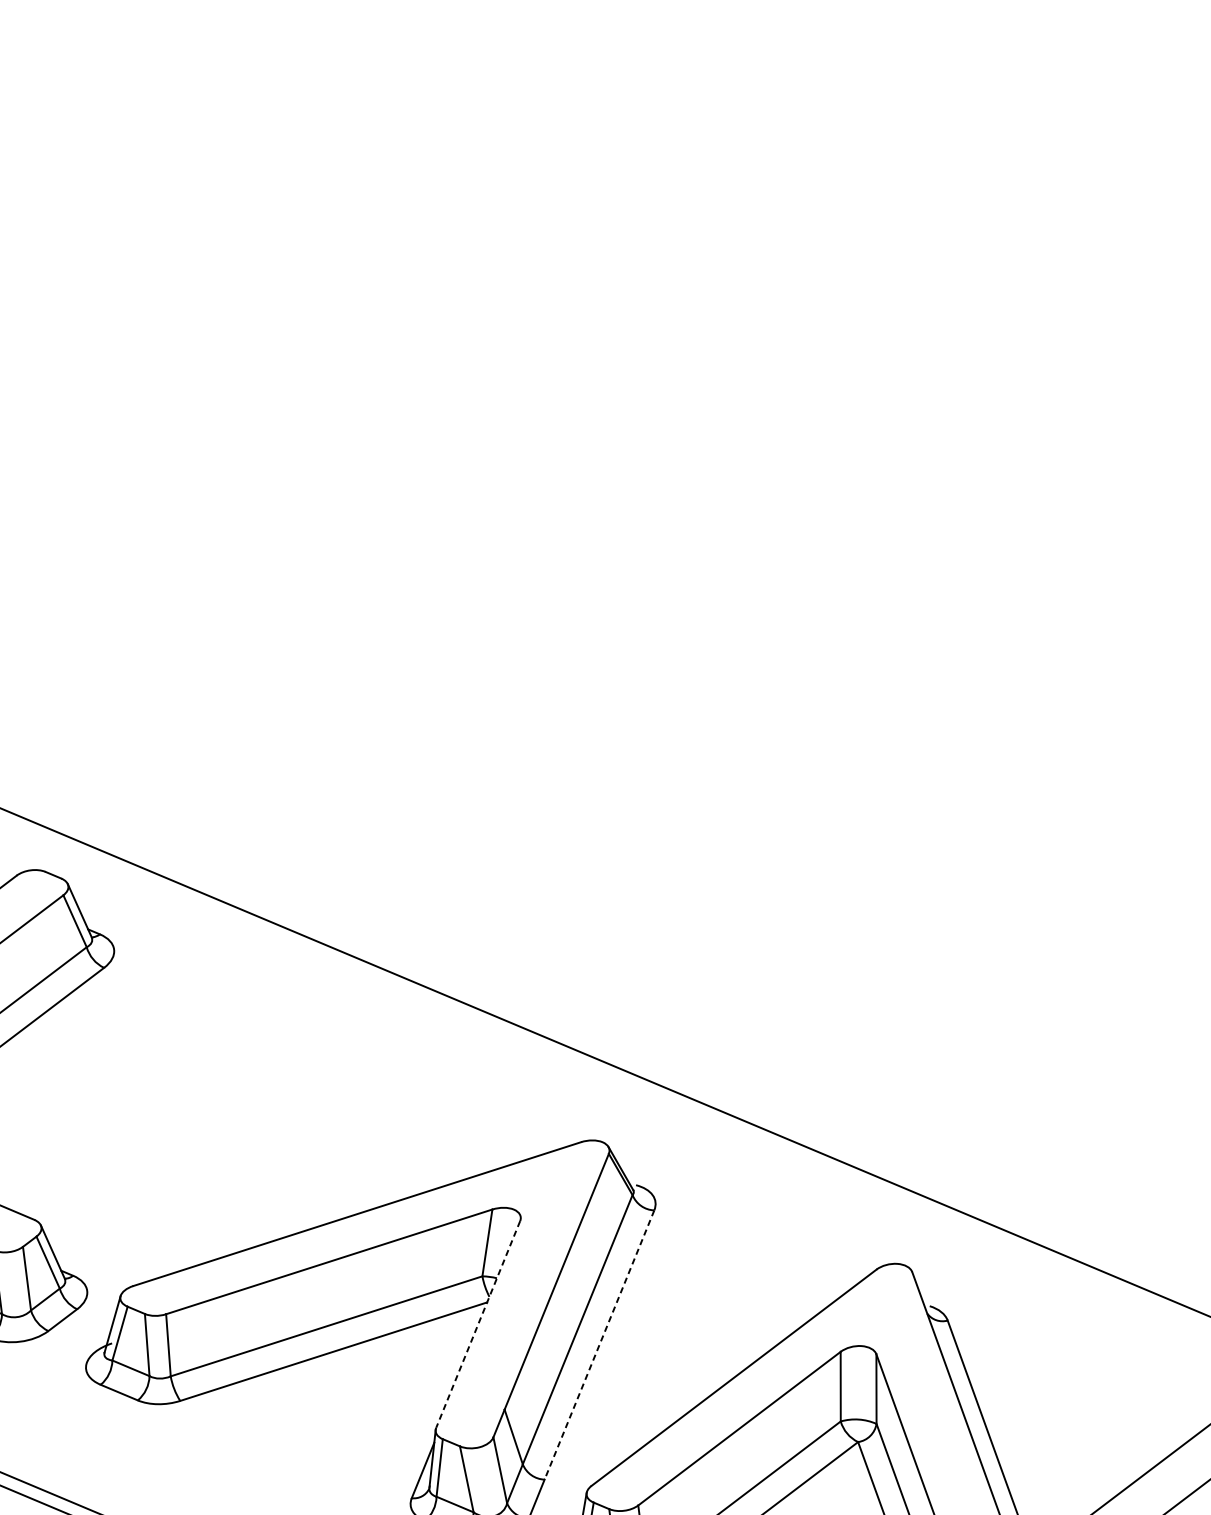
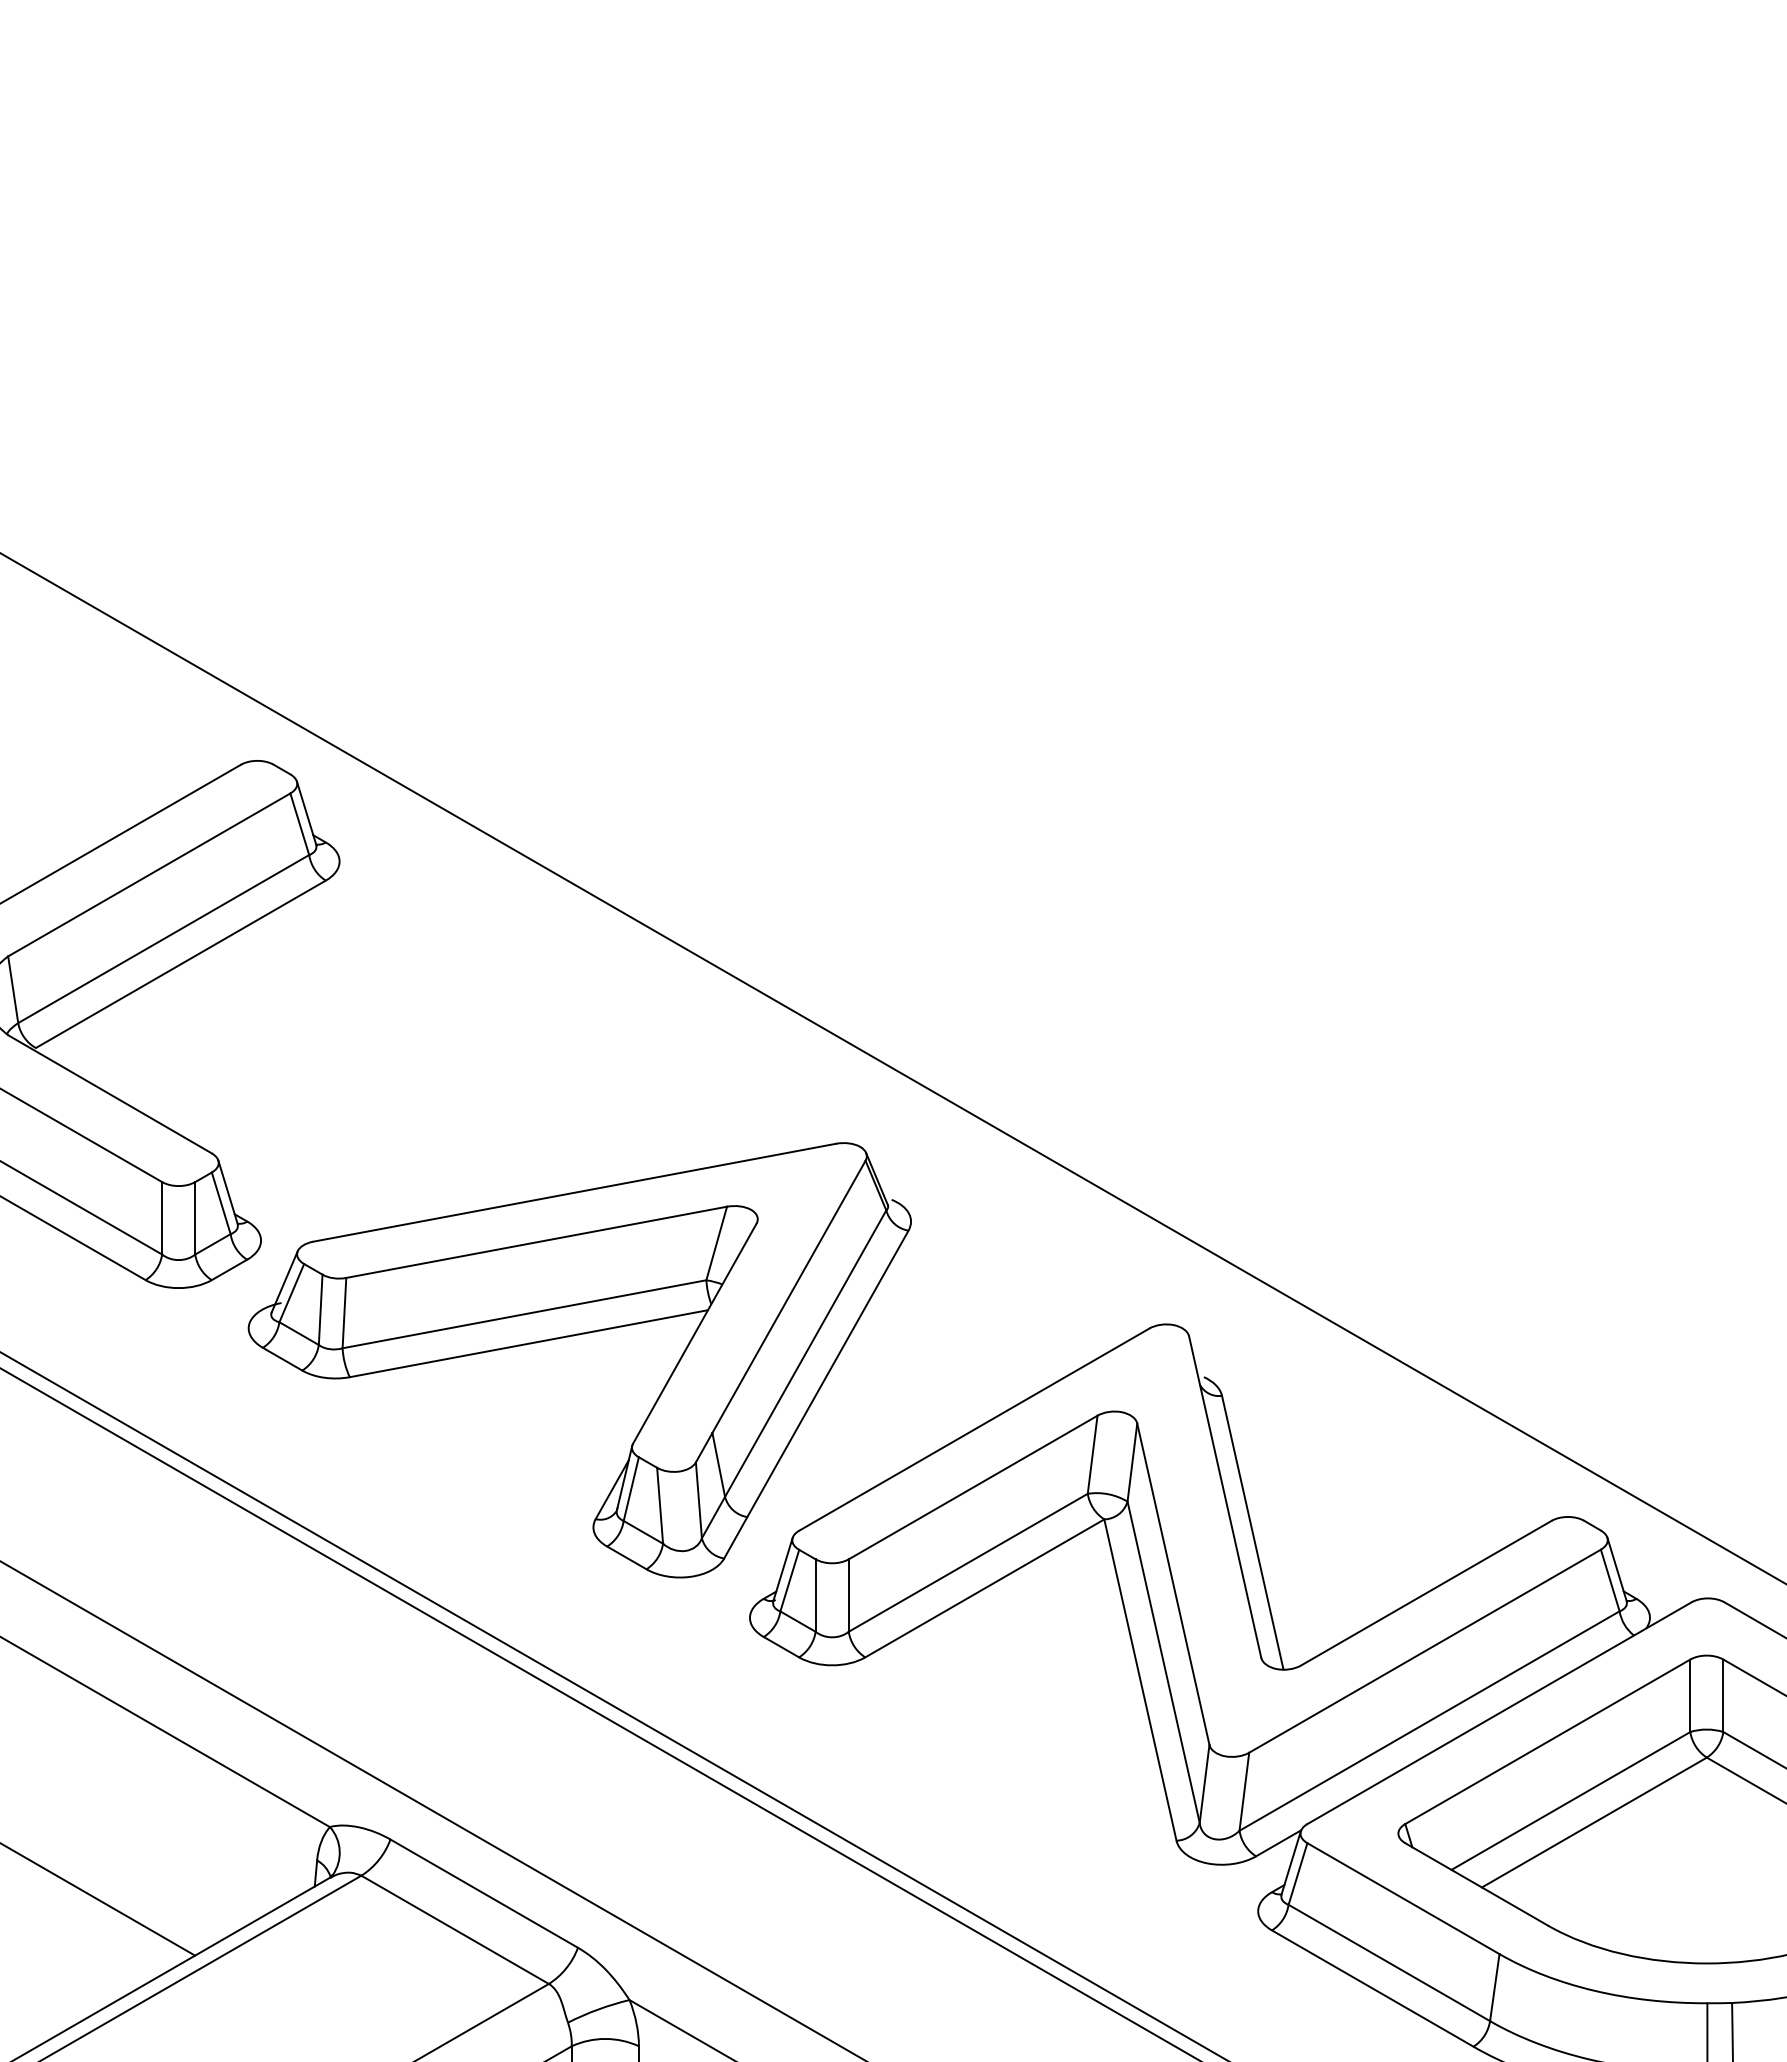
line: (478, 1325) -> (694, 1334), dashed -> solid
line: (599, 1345) -> (827, 1374), dashed -> solid

